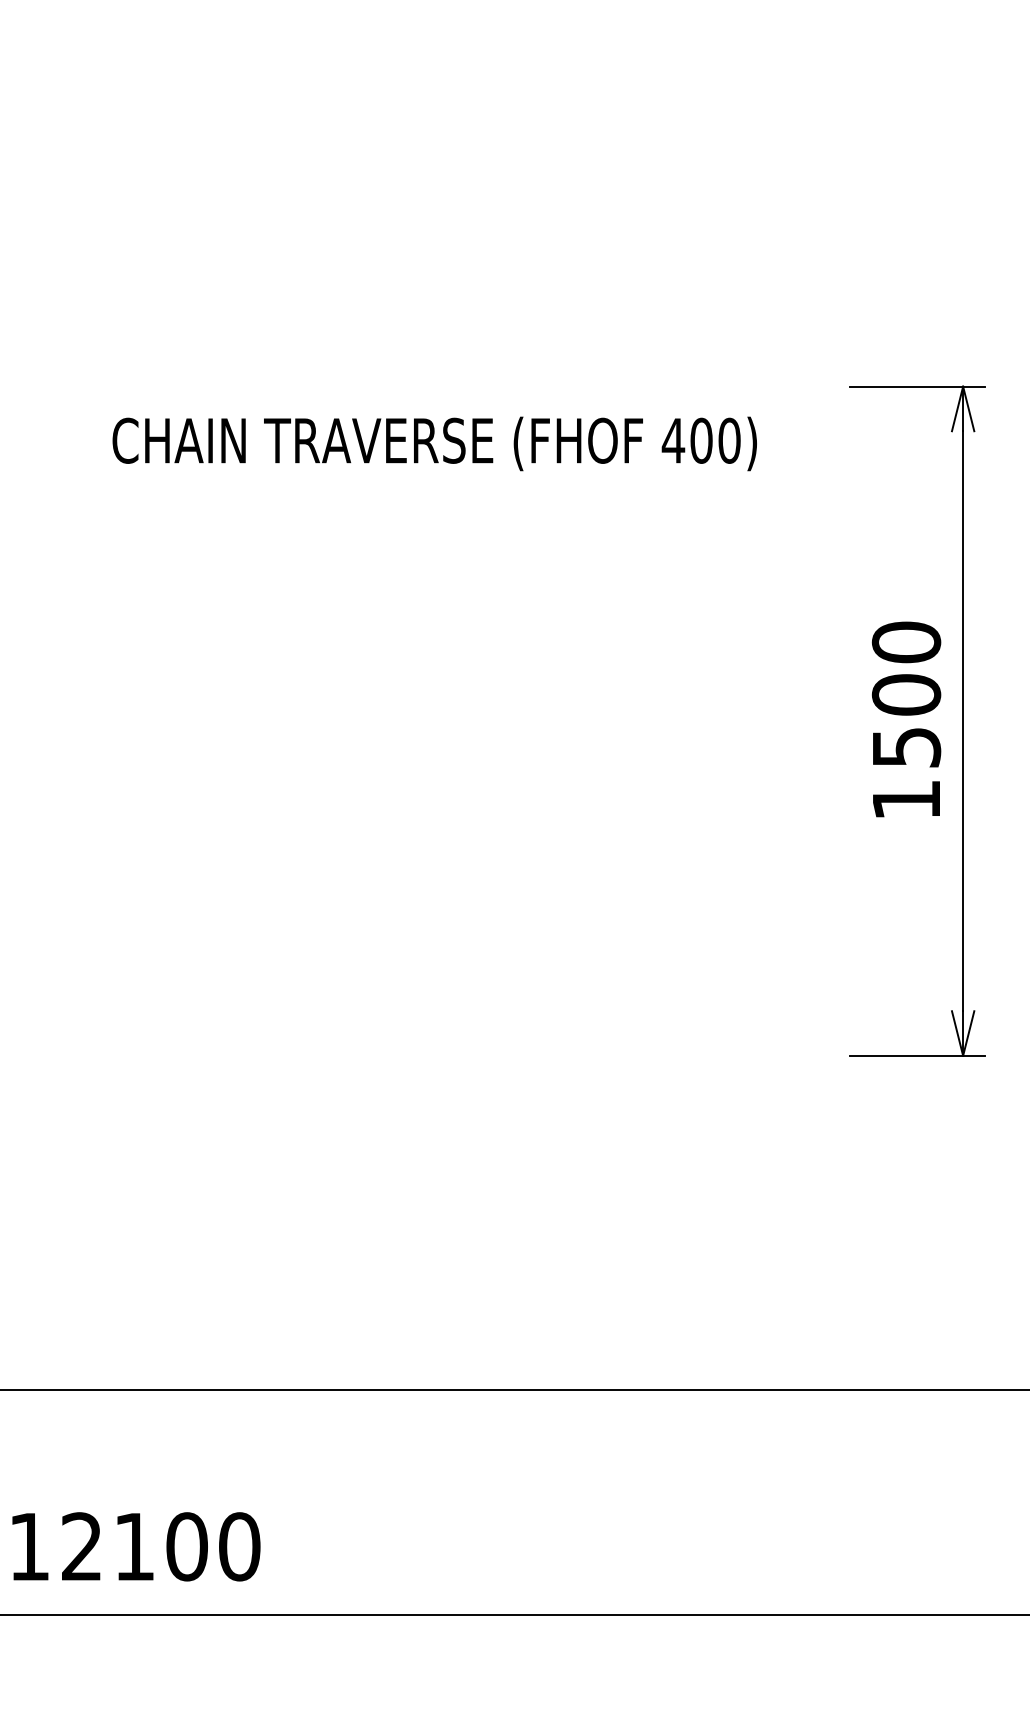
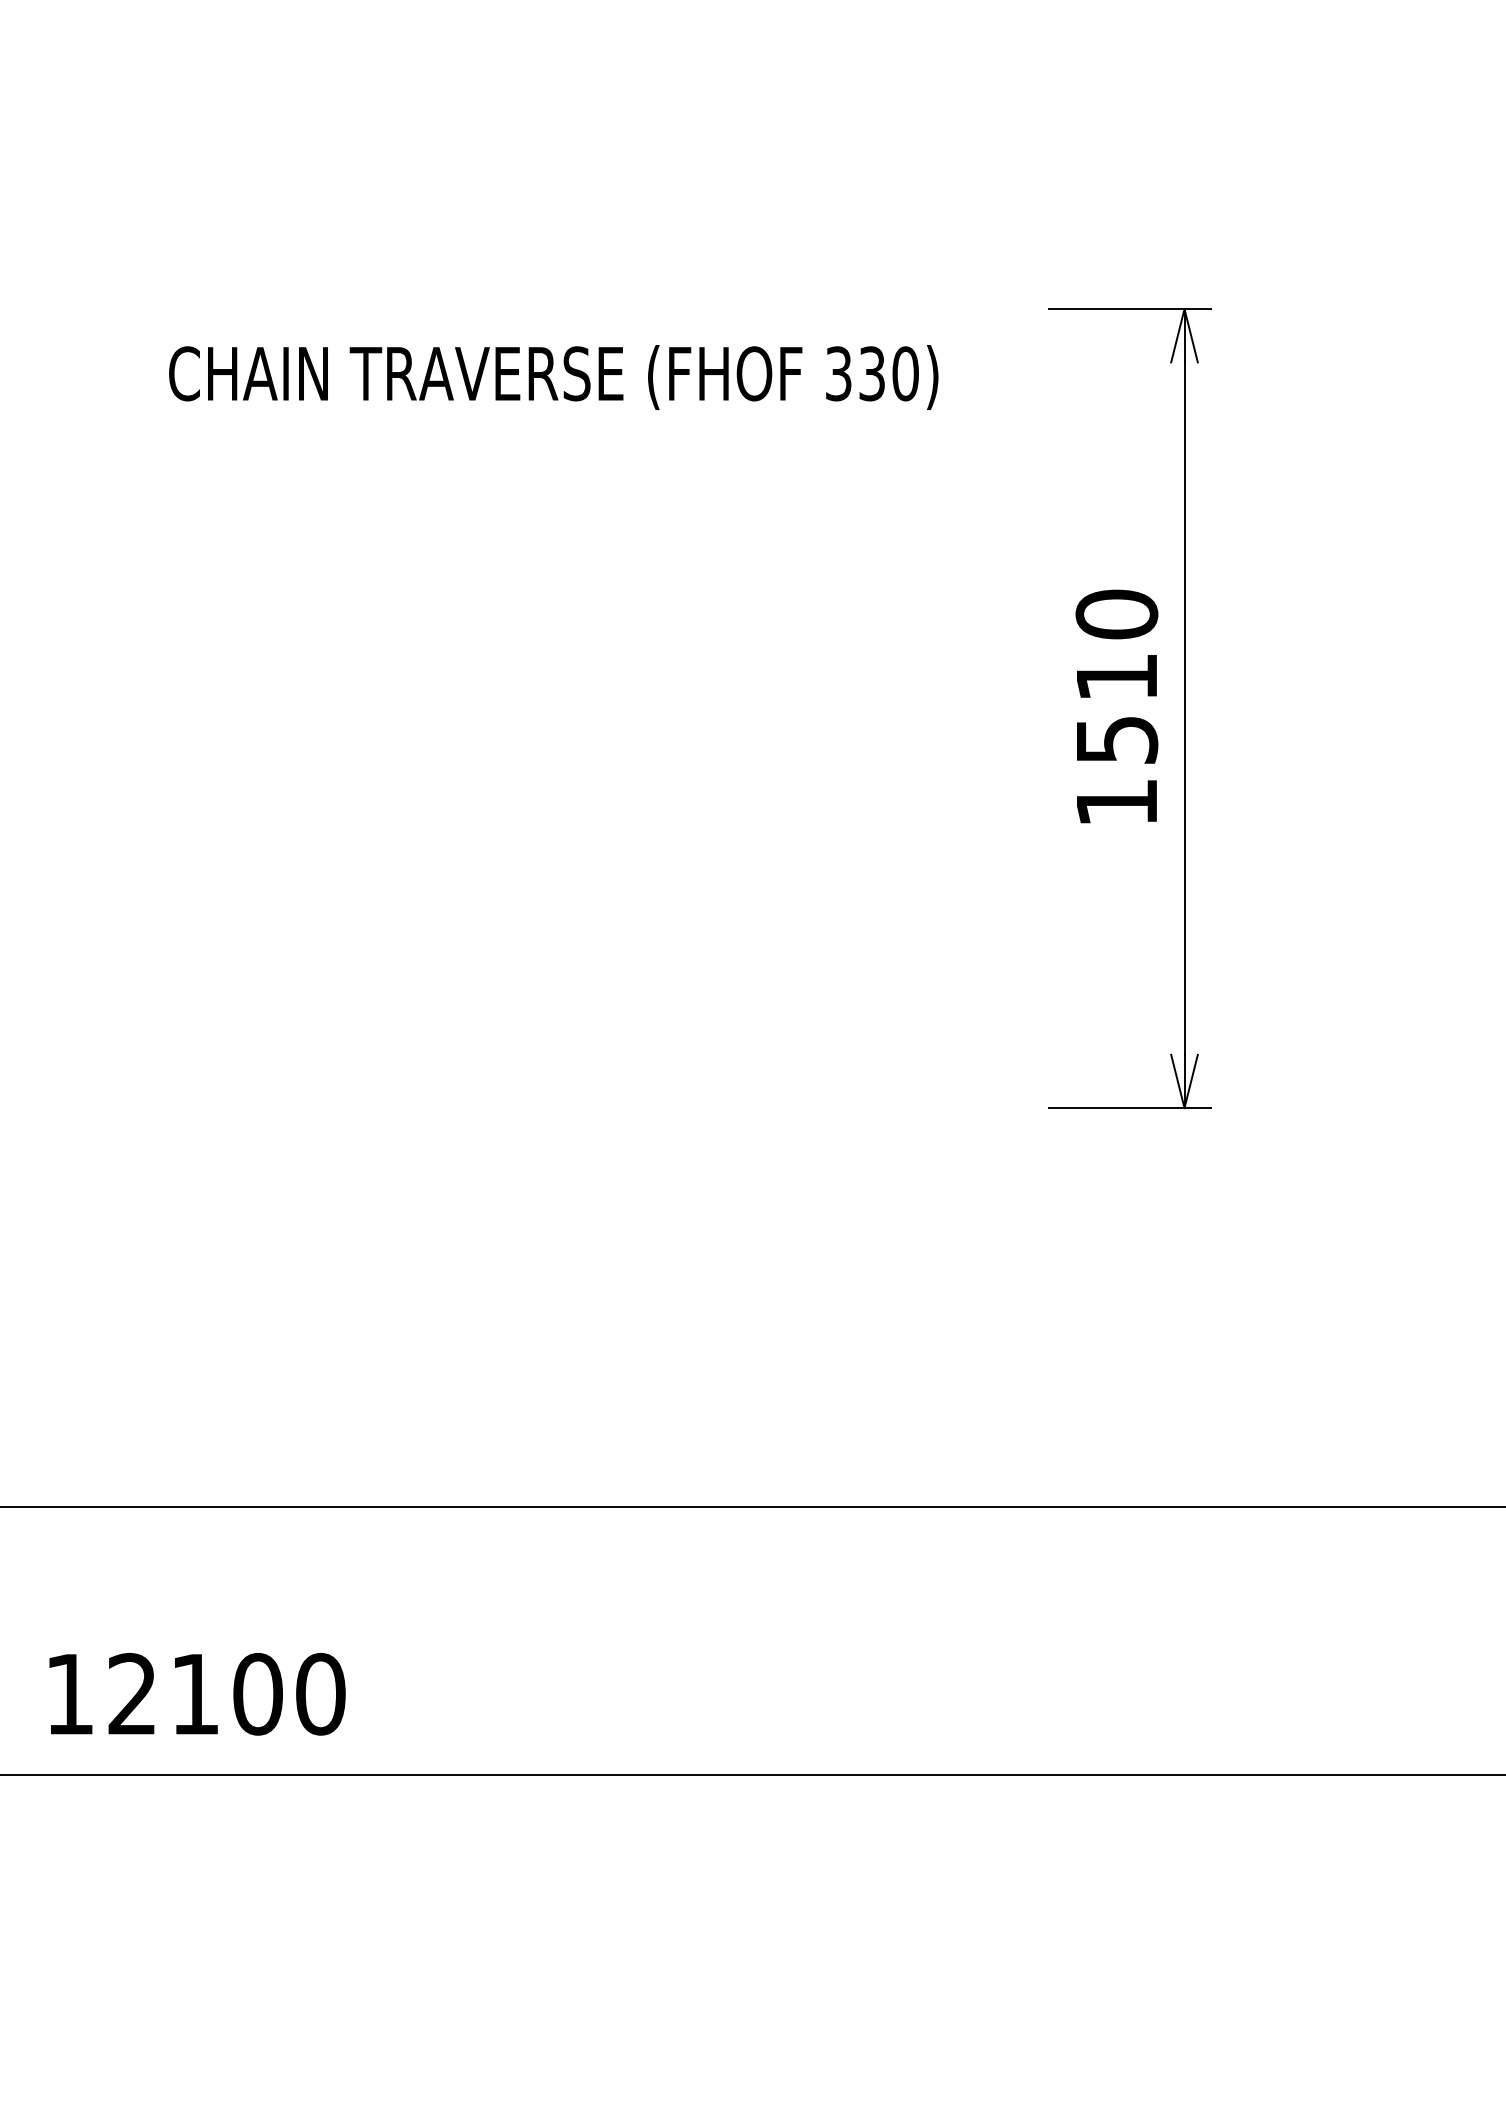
text: (686, 440) -> (854, 373), 400) -> 330)
text: (906, 694) -> (1116, 676), 1500 -> 1510

